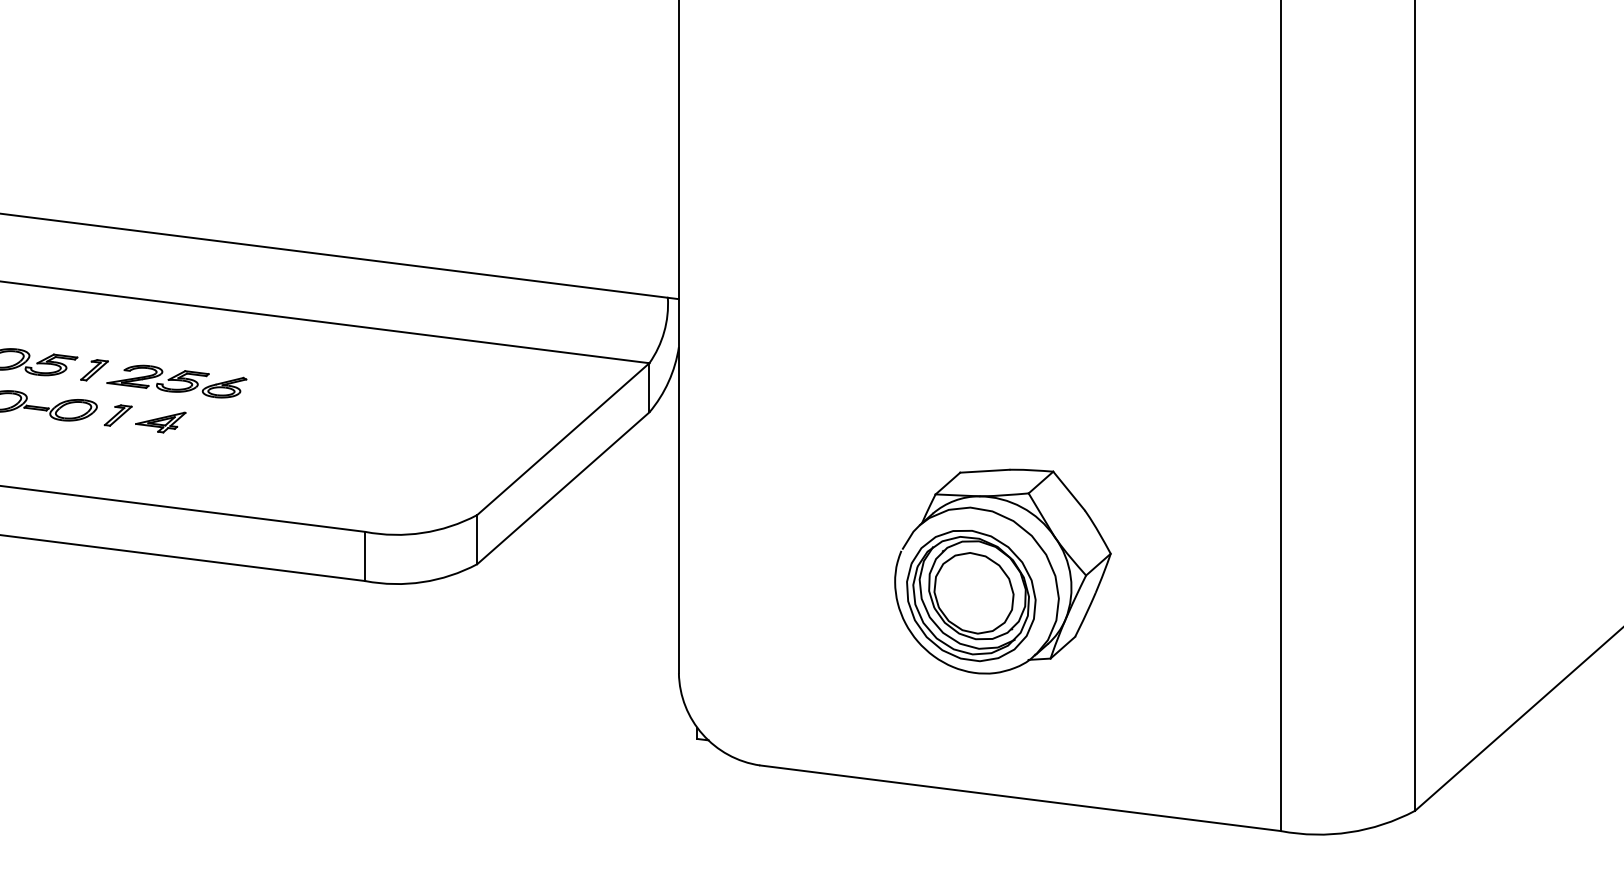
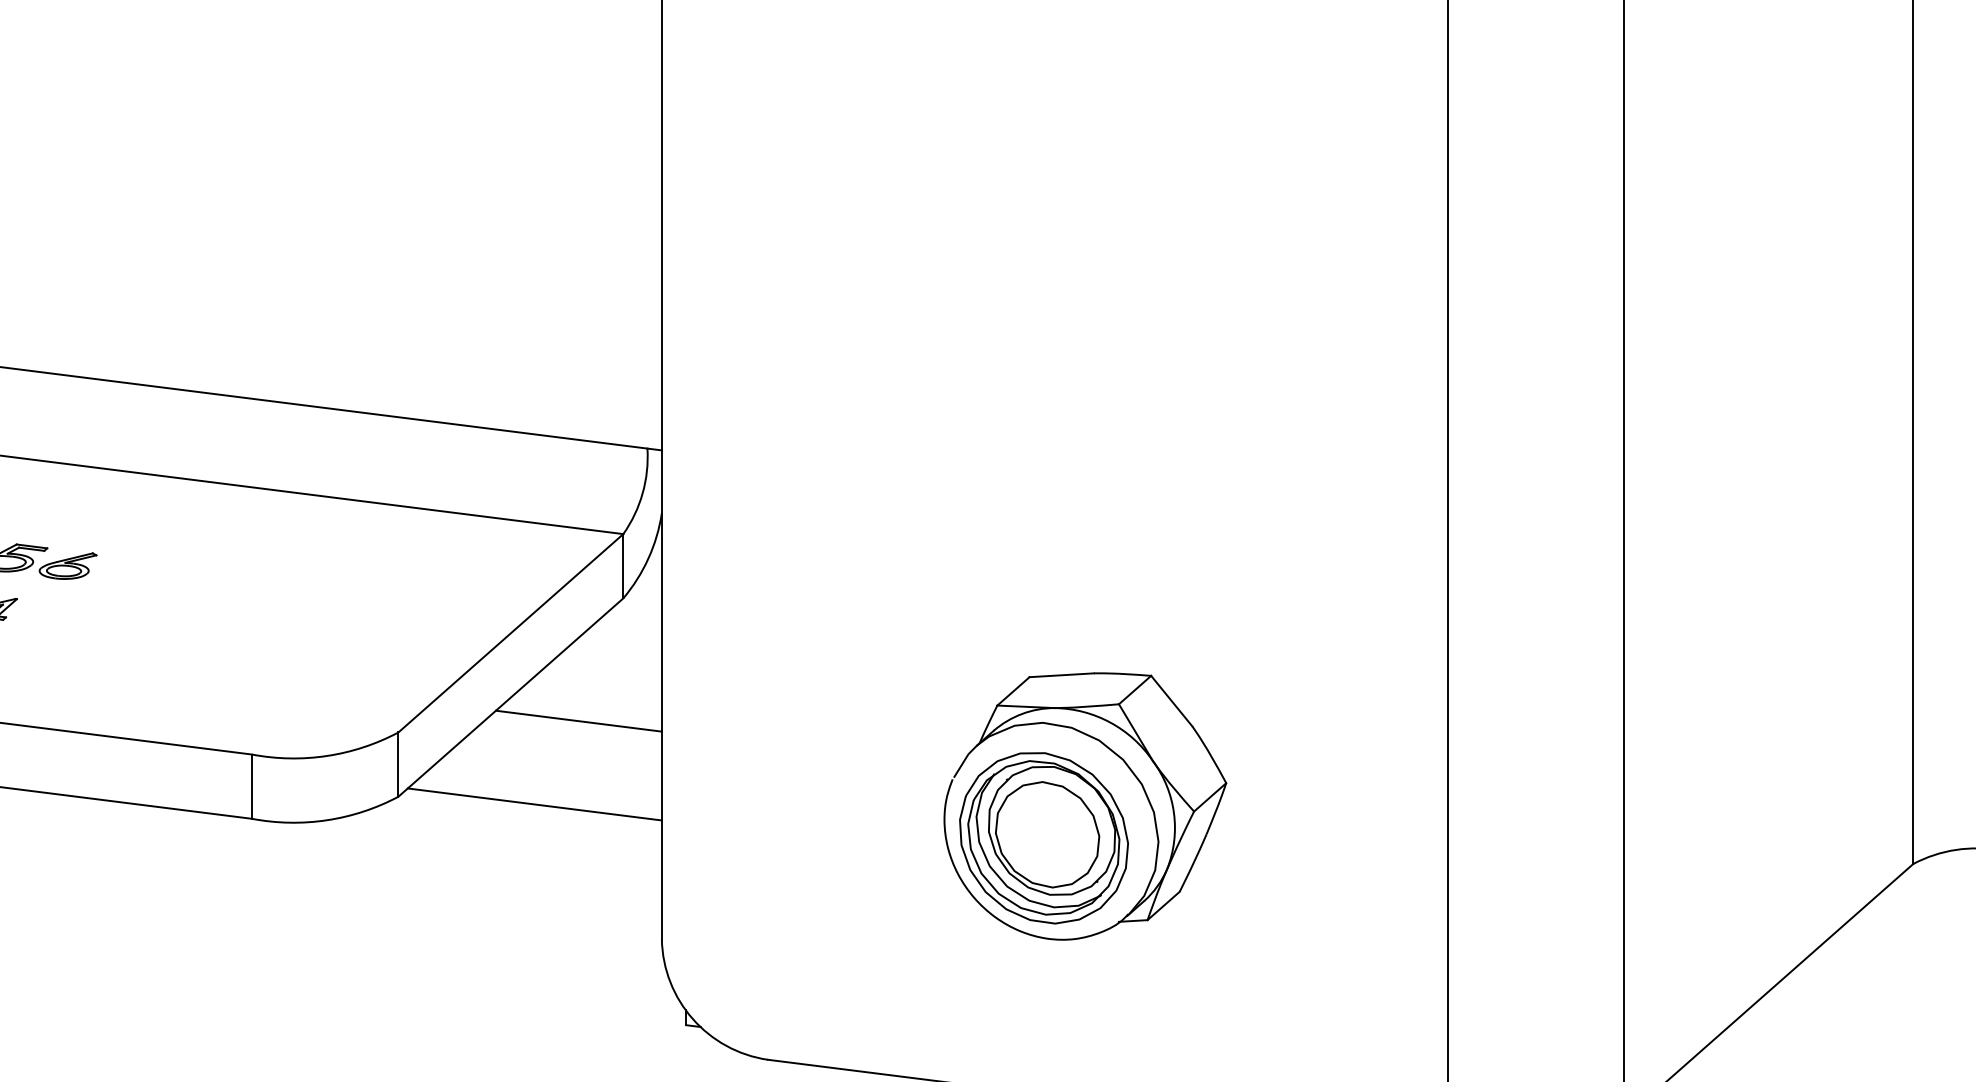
line: (614, 506) -> (577, 721), added
line: (581, 569) -> (534, 803), added

